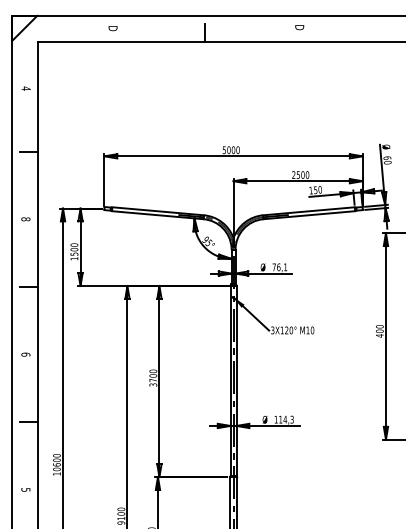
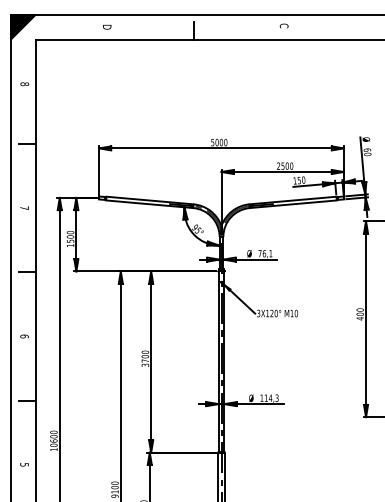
fill: (24, 27) -> (23, 26), added
text: (299, 27) -> (284, 26), D -> C
text: (25, 88) -> (24, 84), 4 -> 8
text: (25, 219) -> (24, 208), 8 -> 7

